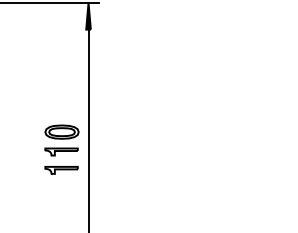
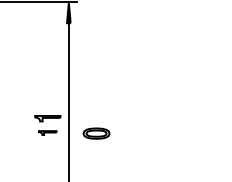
part: (61, 131) -> (96, 133), moved
part: (61, 170) -> (47, 133), size x0.7

